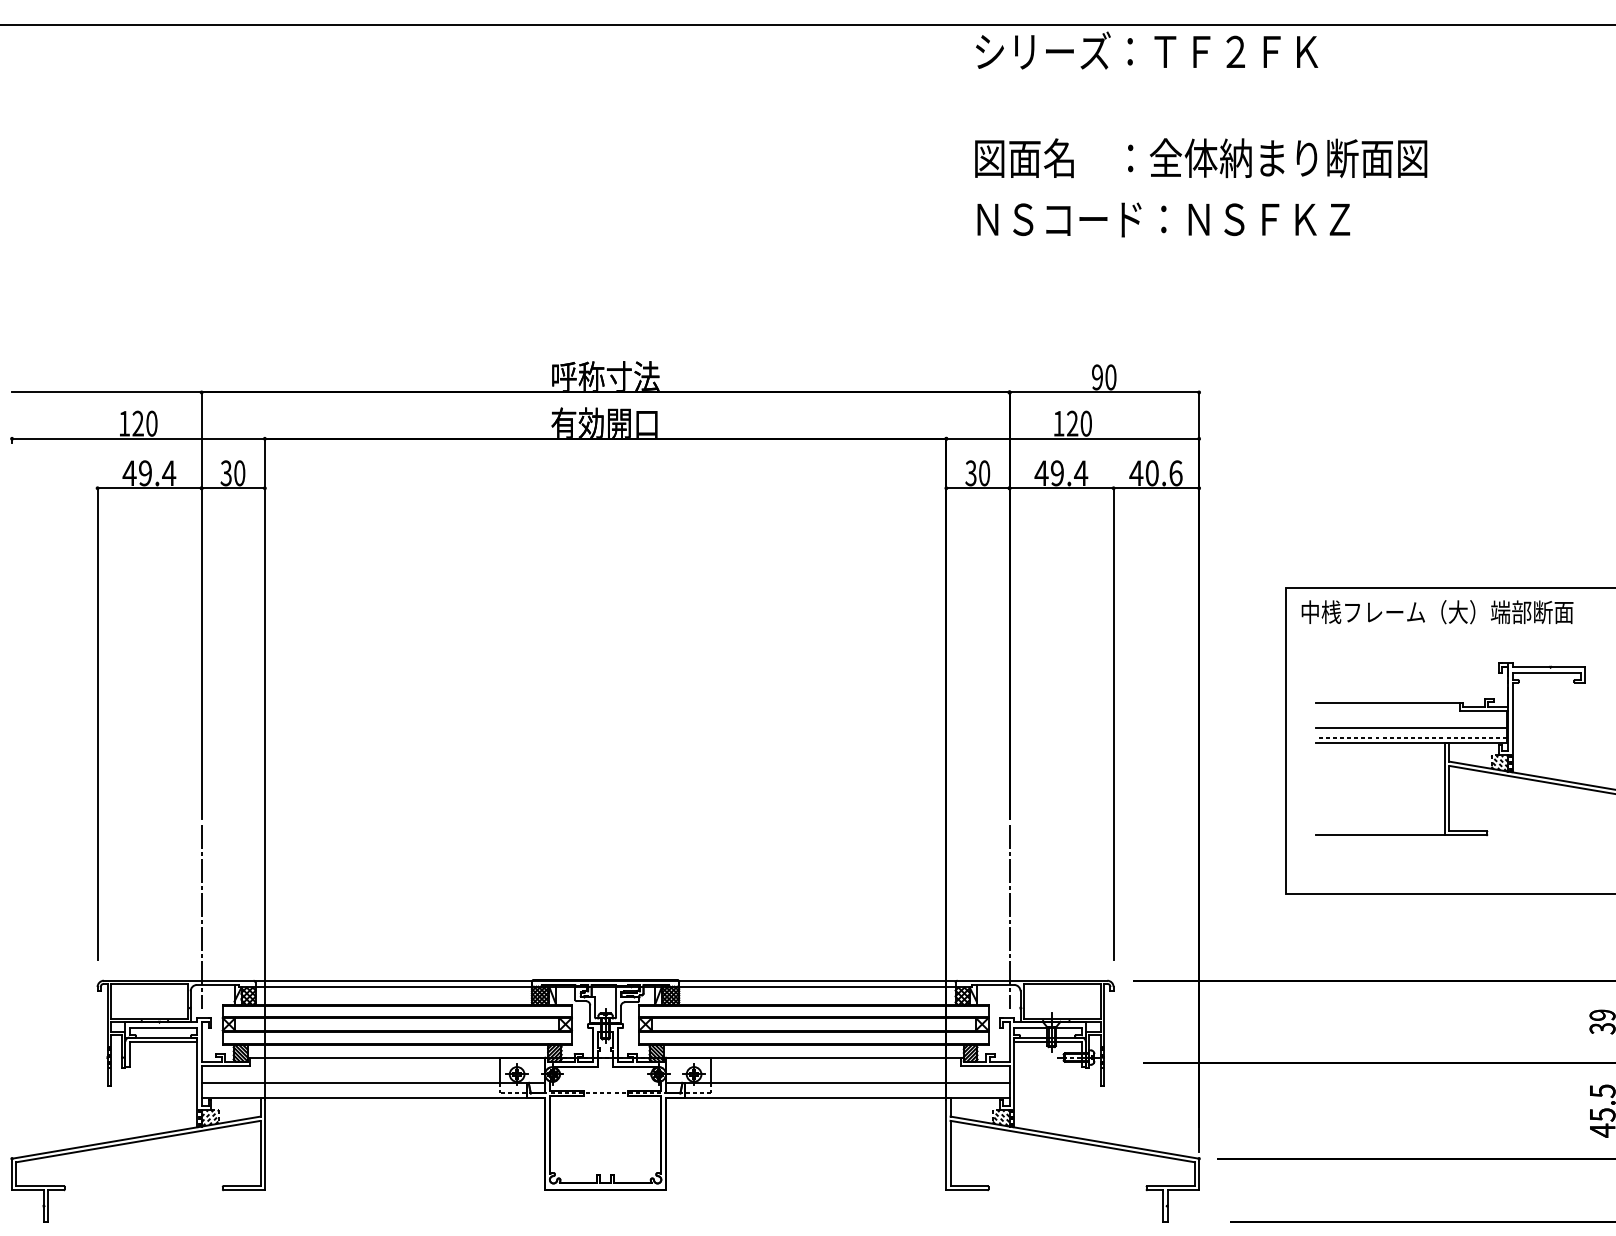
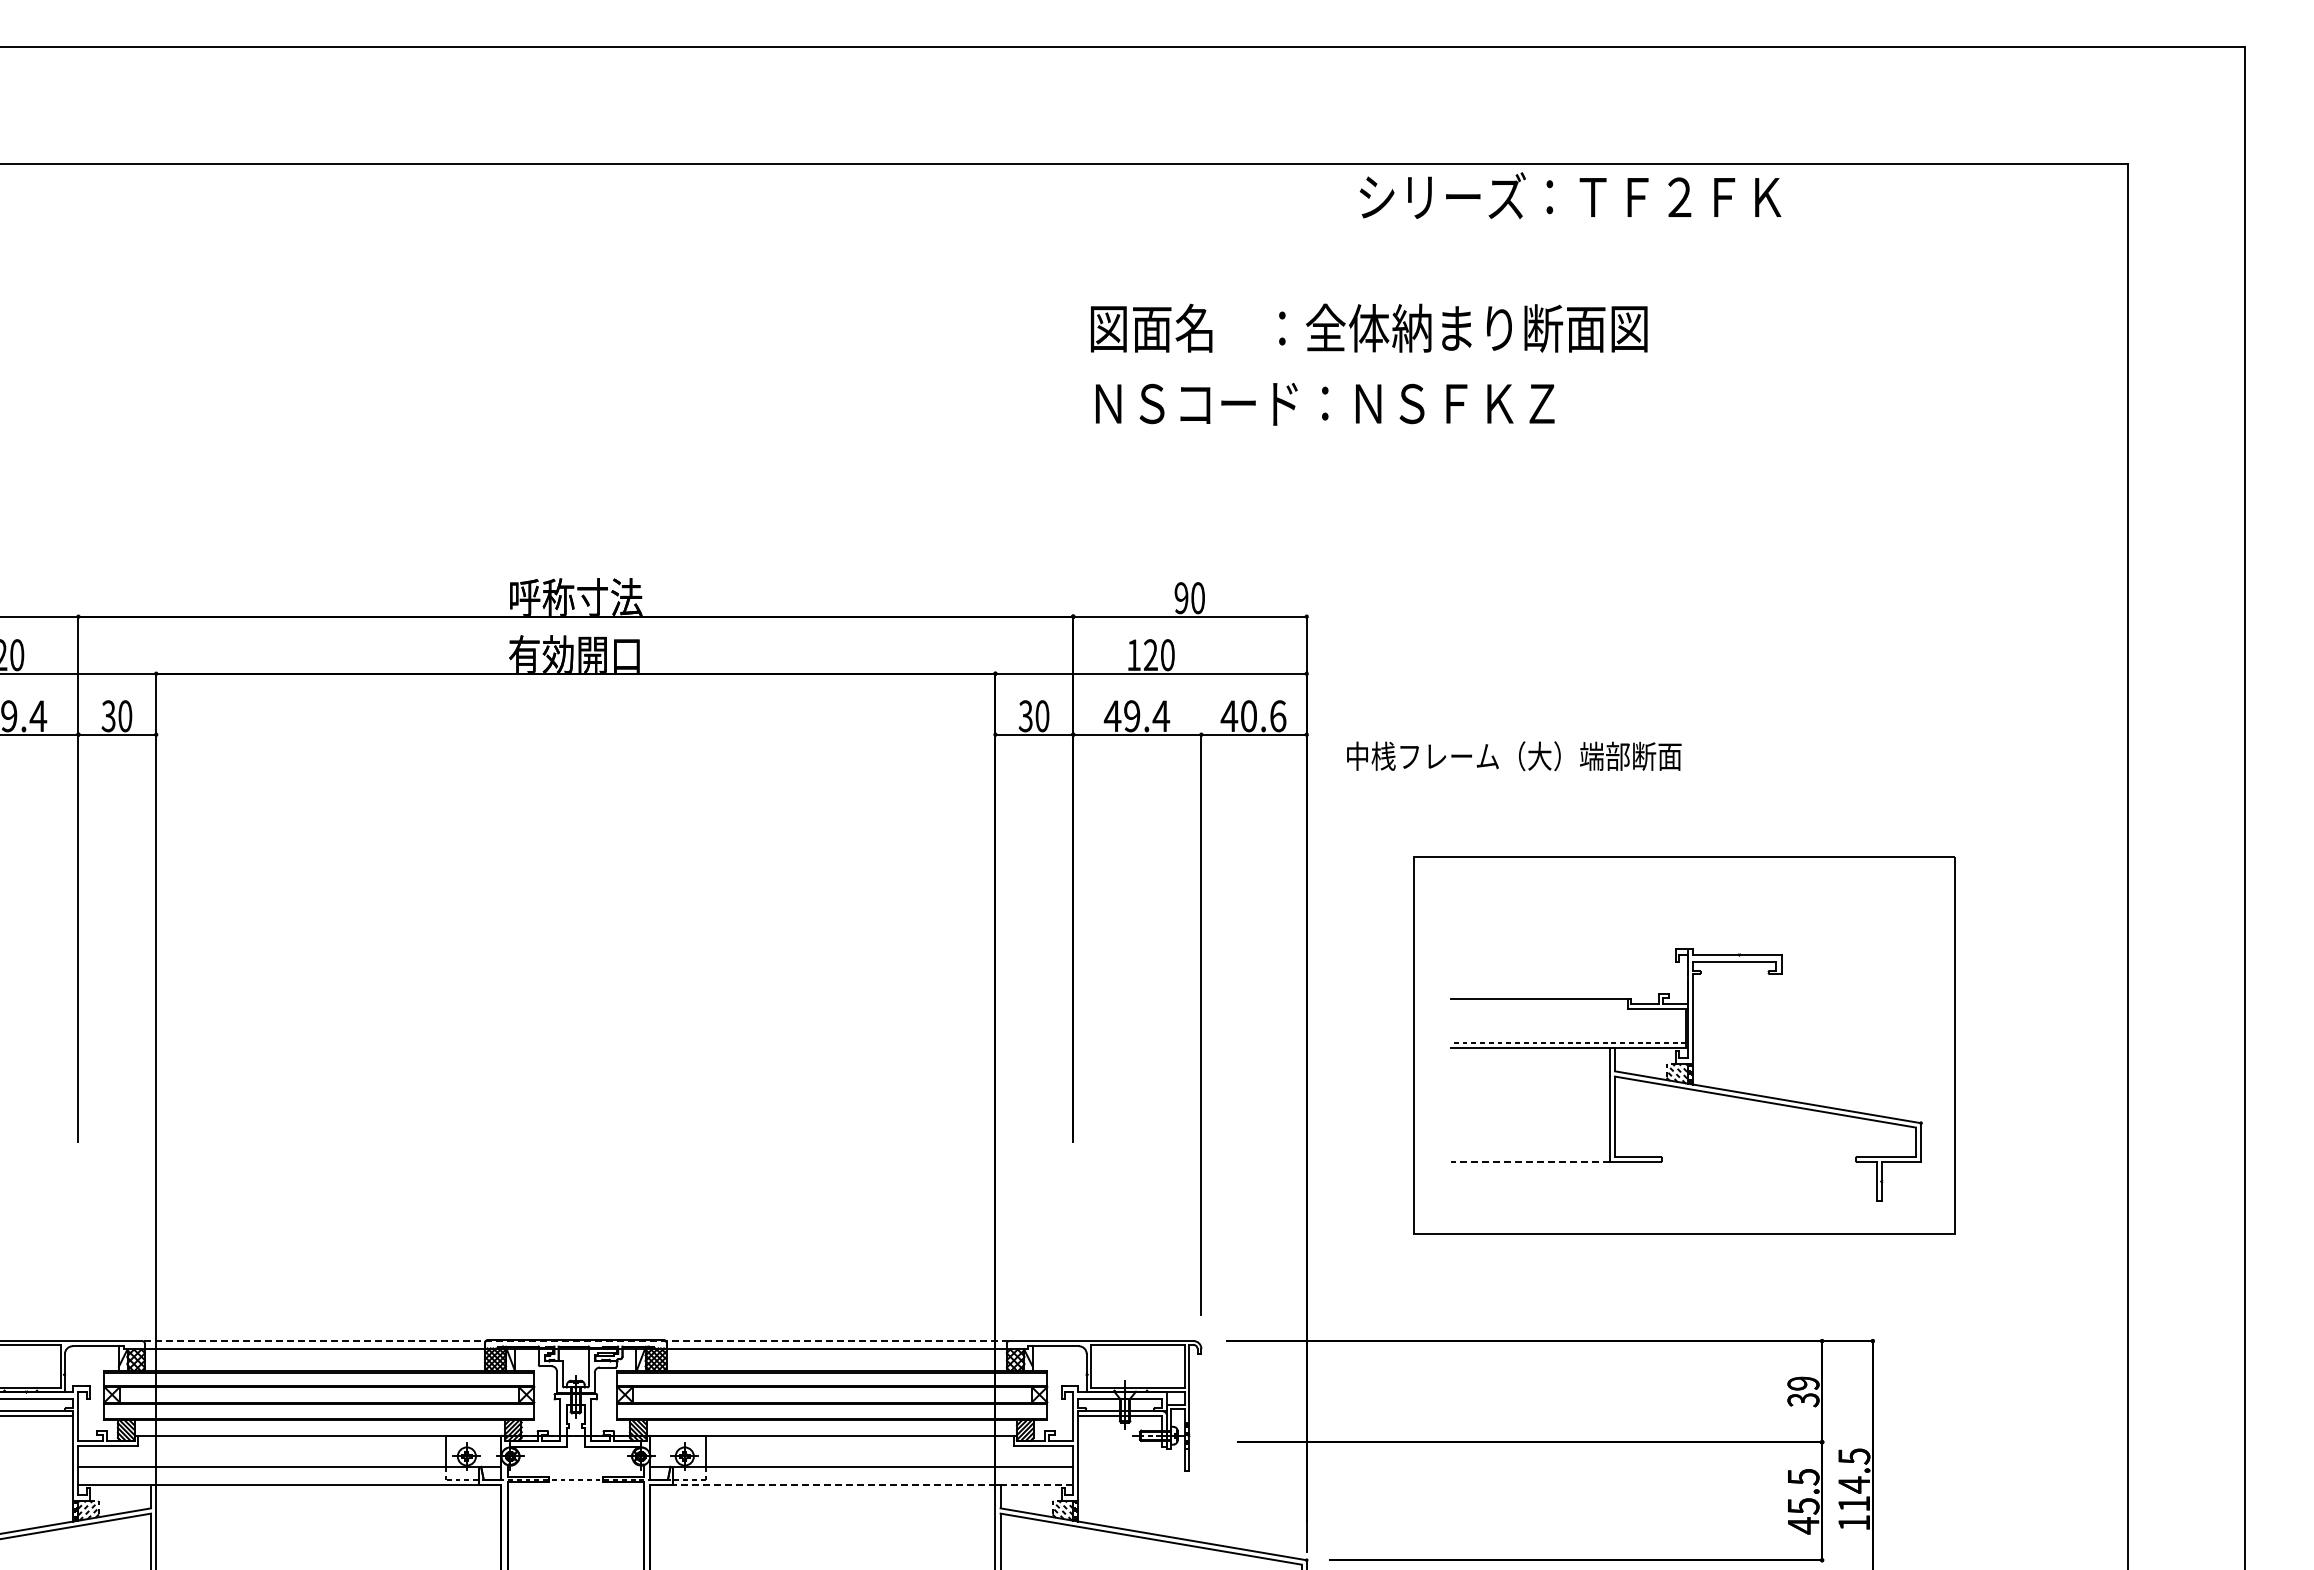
text: (1147, 50) -> (1570, 195), moved
text: (1201, 157) -> (1369, 327), moved
text: (1164, 219) -> (1325, 403), moved
text: (1437, 612) -> (1514, 756), moved
line: (1411, 727) -> (1568, 1029), removed
line: (1380, 835) -> (1530, 1162), solid -> dashed
line: (201, 916) -> (78, 1262), removed
line: (1009, 916) -> (1073, 1262), removed
line: (606, 981) -> (576, 1341), solid -> dashed
line: (837, 1098) -> (861, 1485), solid -> dashed

